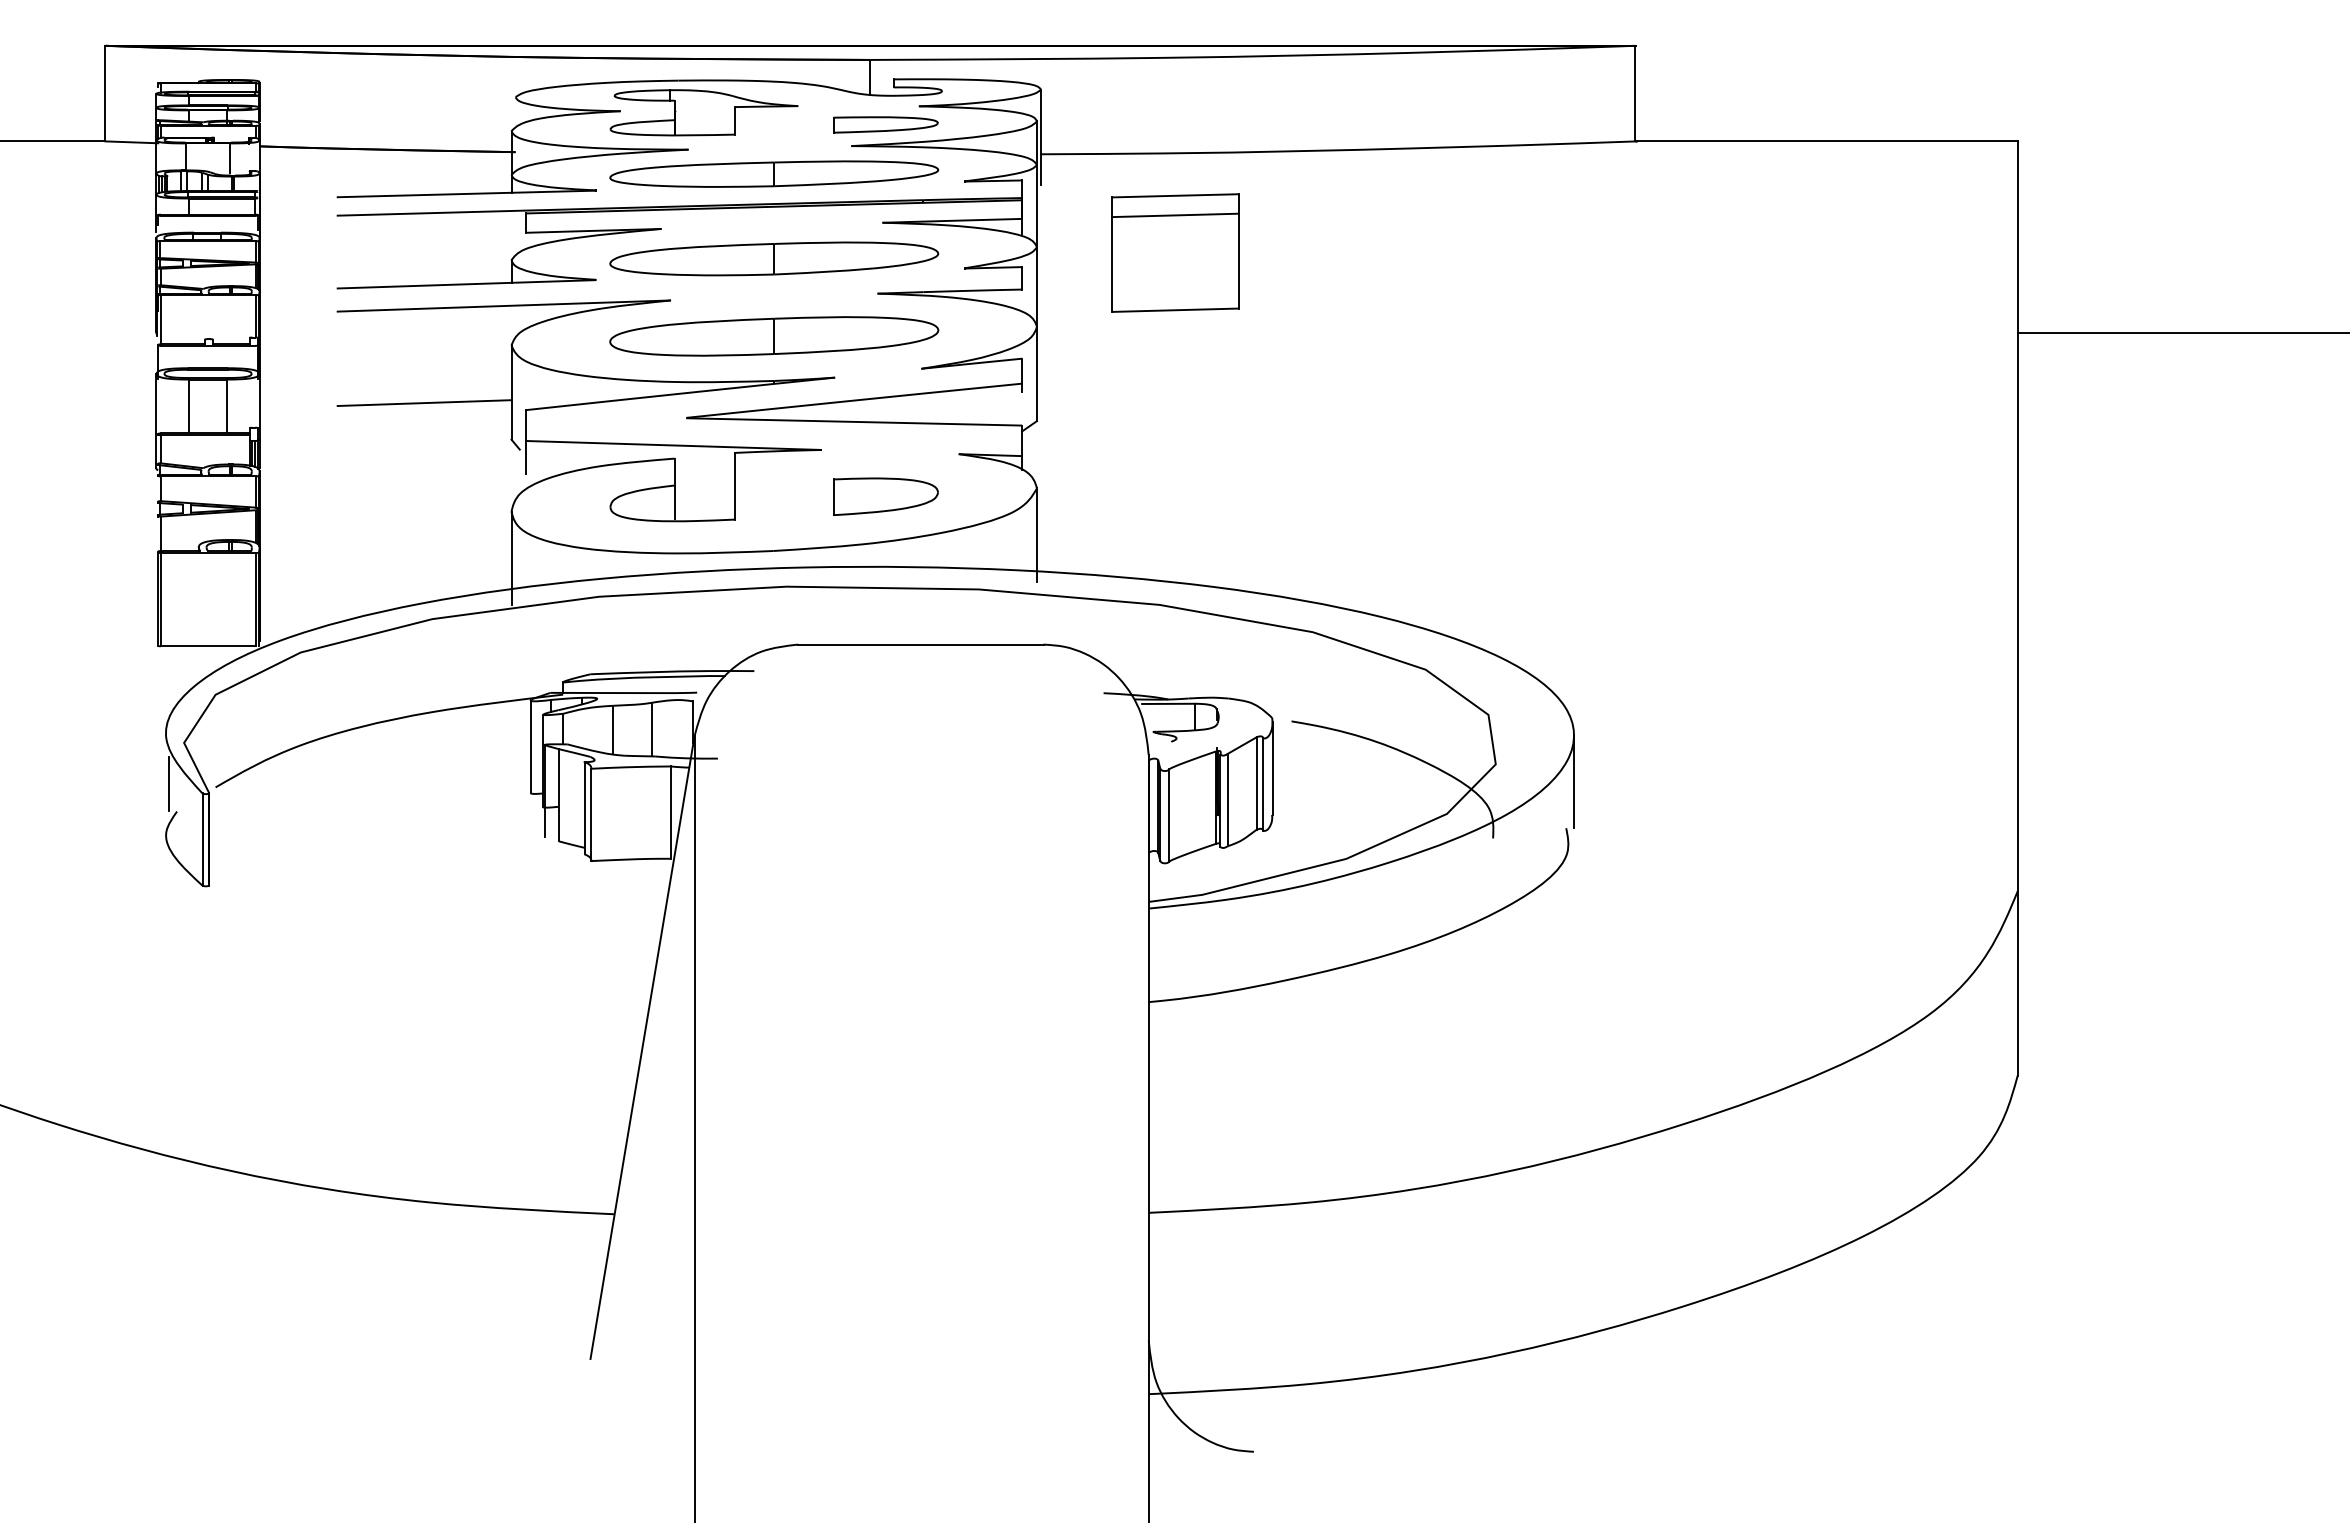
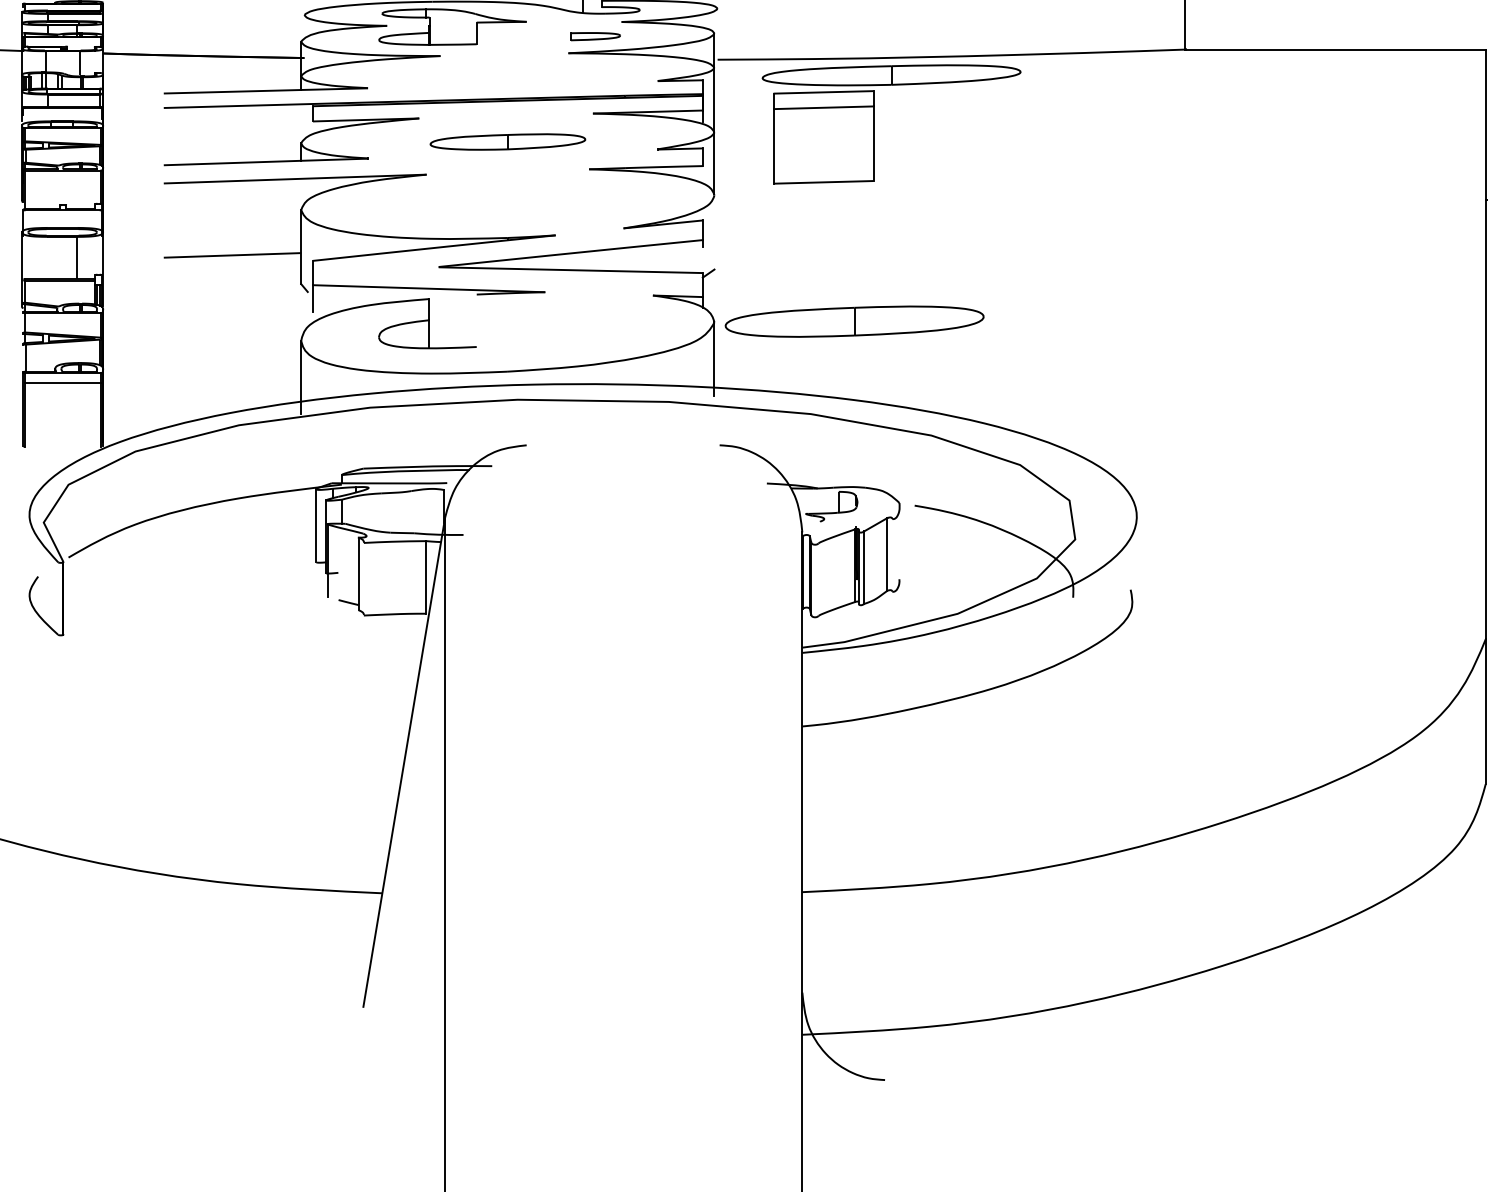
part: (885, 124) -> (595, 36), size x0.6
line: (1040, 137) -> (717, 46), removed
part: (774, 173) -> (891, 74), moved
part: (774, 258) -> (508, 141), size x0.6
part: (774, 336) -> (854, 321), moved
line: (1036, 373) -> (714, 232), removed
line: (189, 406) -> (48, 258), removed
line: (734, 485) -> (476, 320), removed
part: (885, 496) -> (595, 328), removed
line: (920, 644) -> (622, 445), removed
line: (208, 646) -> (62, 383), moved
line: (1168, 703) -> (817, 491), removed
line: (651, 728) -> (411, 511), removed
line: (613, 729) -> (381, 512), removed
line: (1272, 768) -> (899, 542), removed
line: (1574, 781) -> (1137, 552), removed
line: (169, 783) -> (32, 554), removed
line: (1263, 784) -> (892, 555), removed
line: (558, 795) -> (338, 563), removed
line: (591, 814) -> (364, 578), removed
line: (1169, 815) -> (818, 579), removed
line: (202, 839) -> (58, 598), removed

